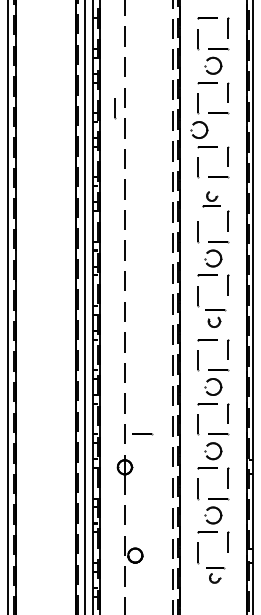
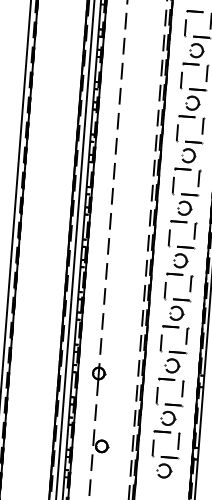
line: (115, 108) -> (113, 79), removed
part: (200, 123) -> (193, 97), moved
part: (209, 198) -> (184, 158), size x1.67
part: (216, 318) -> (183, 257), size x1.43
line: (142, 434) -> (115, 347), removed
part: (216, 575) -> (166, 467), size x1.67

